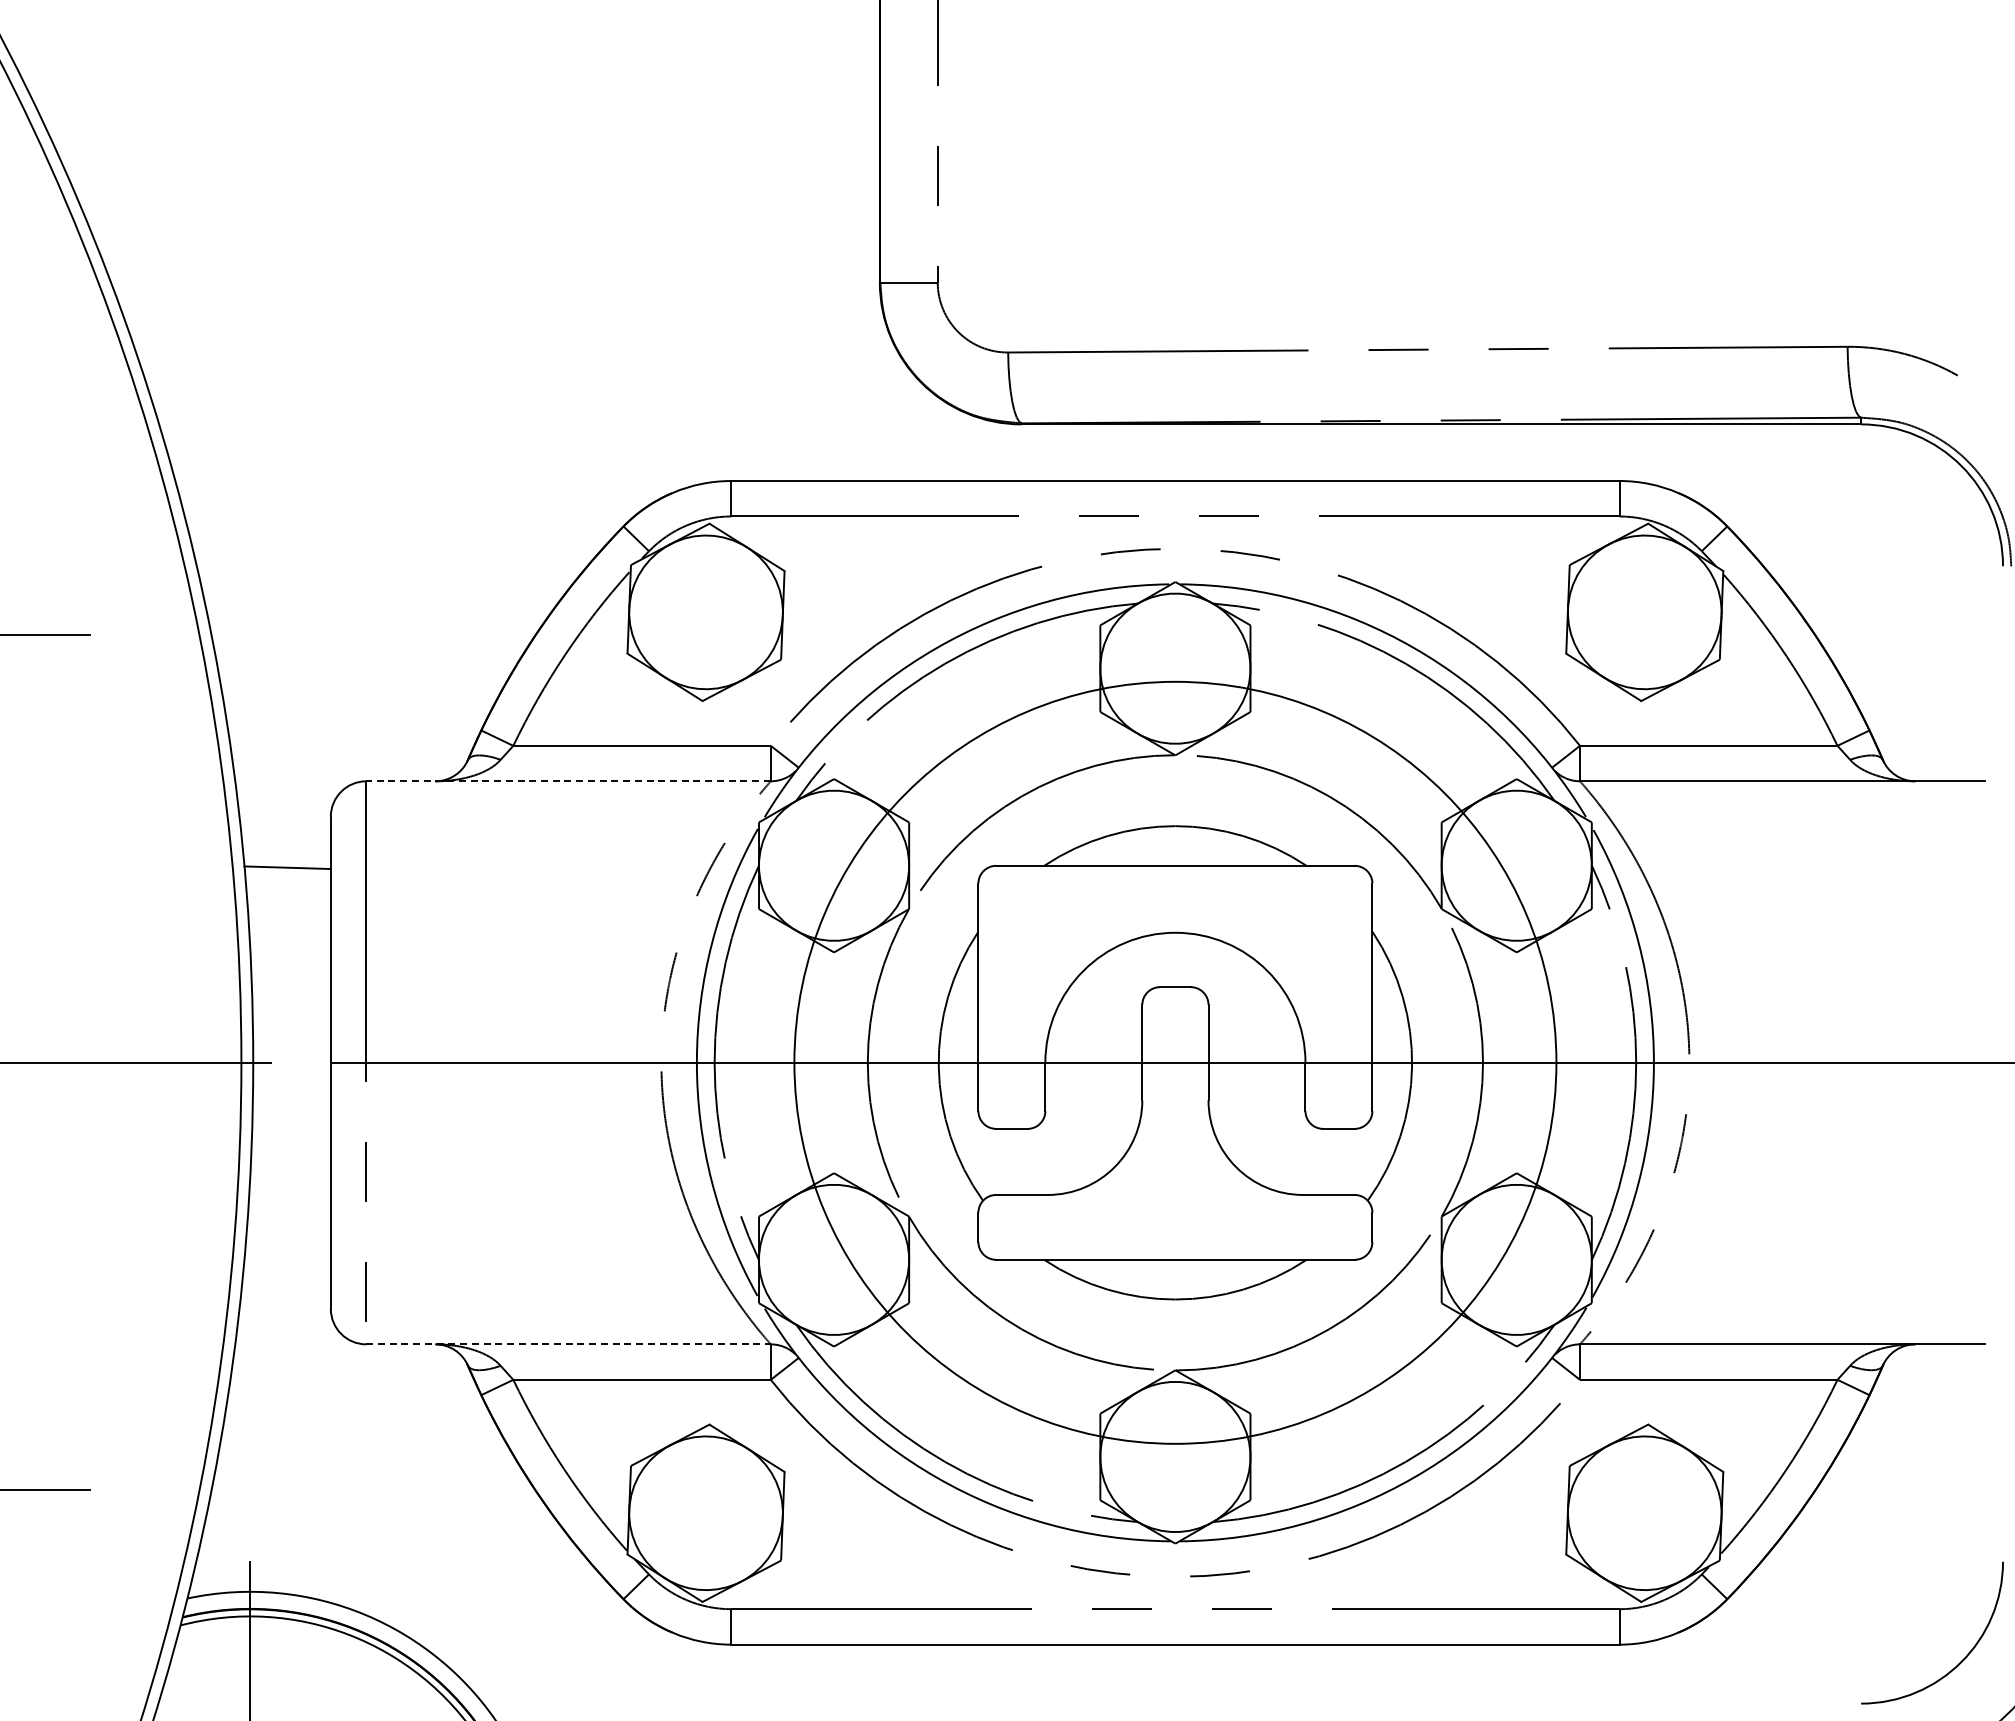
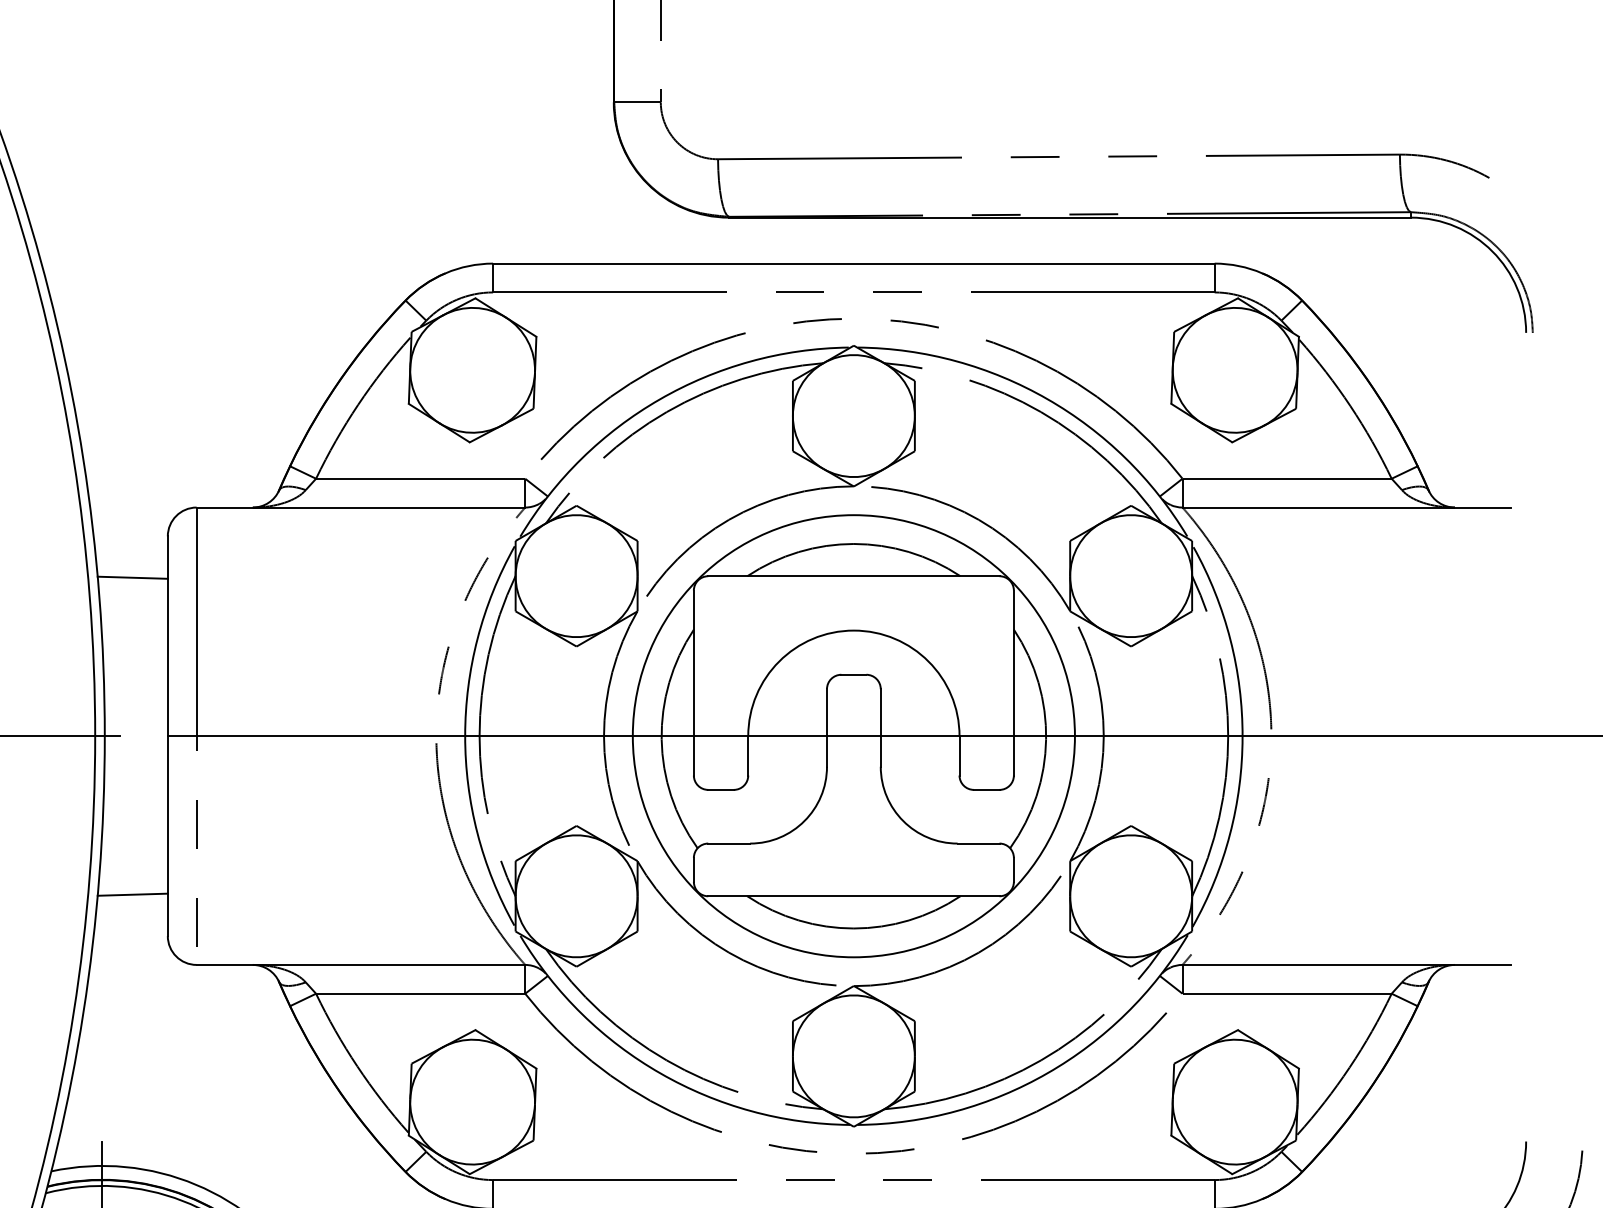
line: (568, 781) -> (360, 507), dashed -> solid
circle: (1175, 1062) -> (853, 735), size x0.71
line: (287, 1257) -> (132, 894), added
line: (569, 1344) -> (361, 965), dashed -> solid

